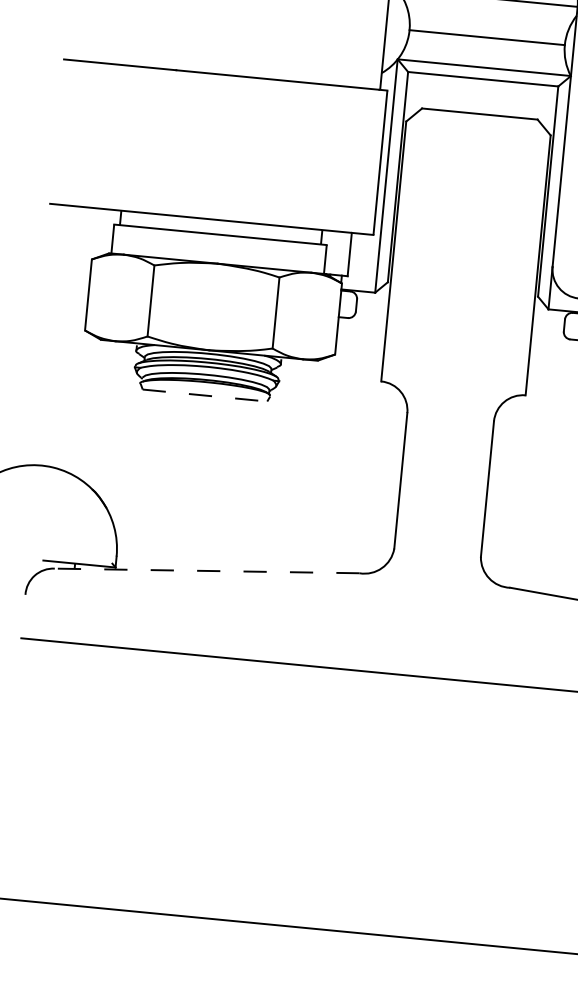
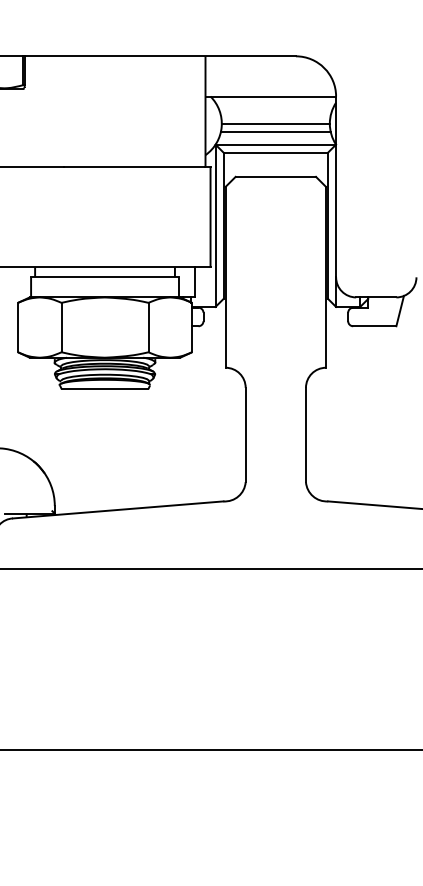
line: (485, 48) -> (275, 131), added
line: (205, 396) -> (105, 389), dashed -> solid
line: (207, 570) -> (118, 509), dashed -> solid

